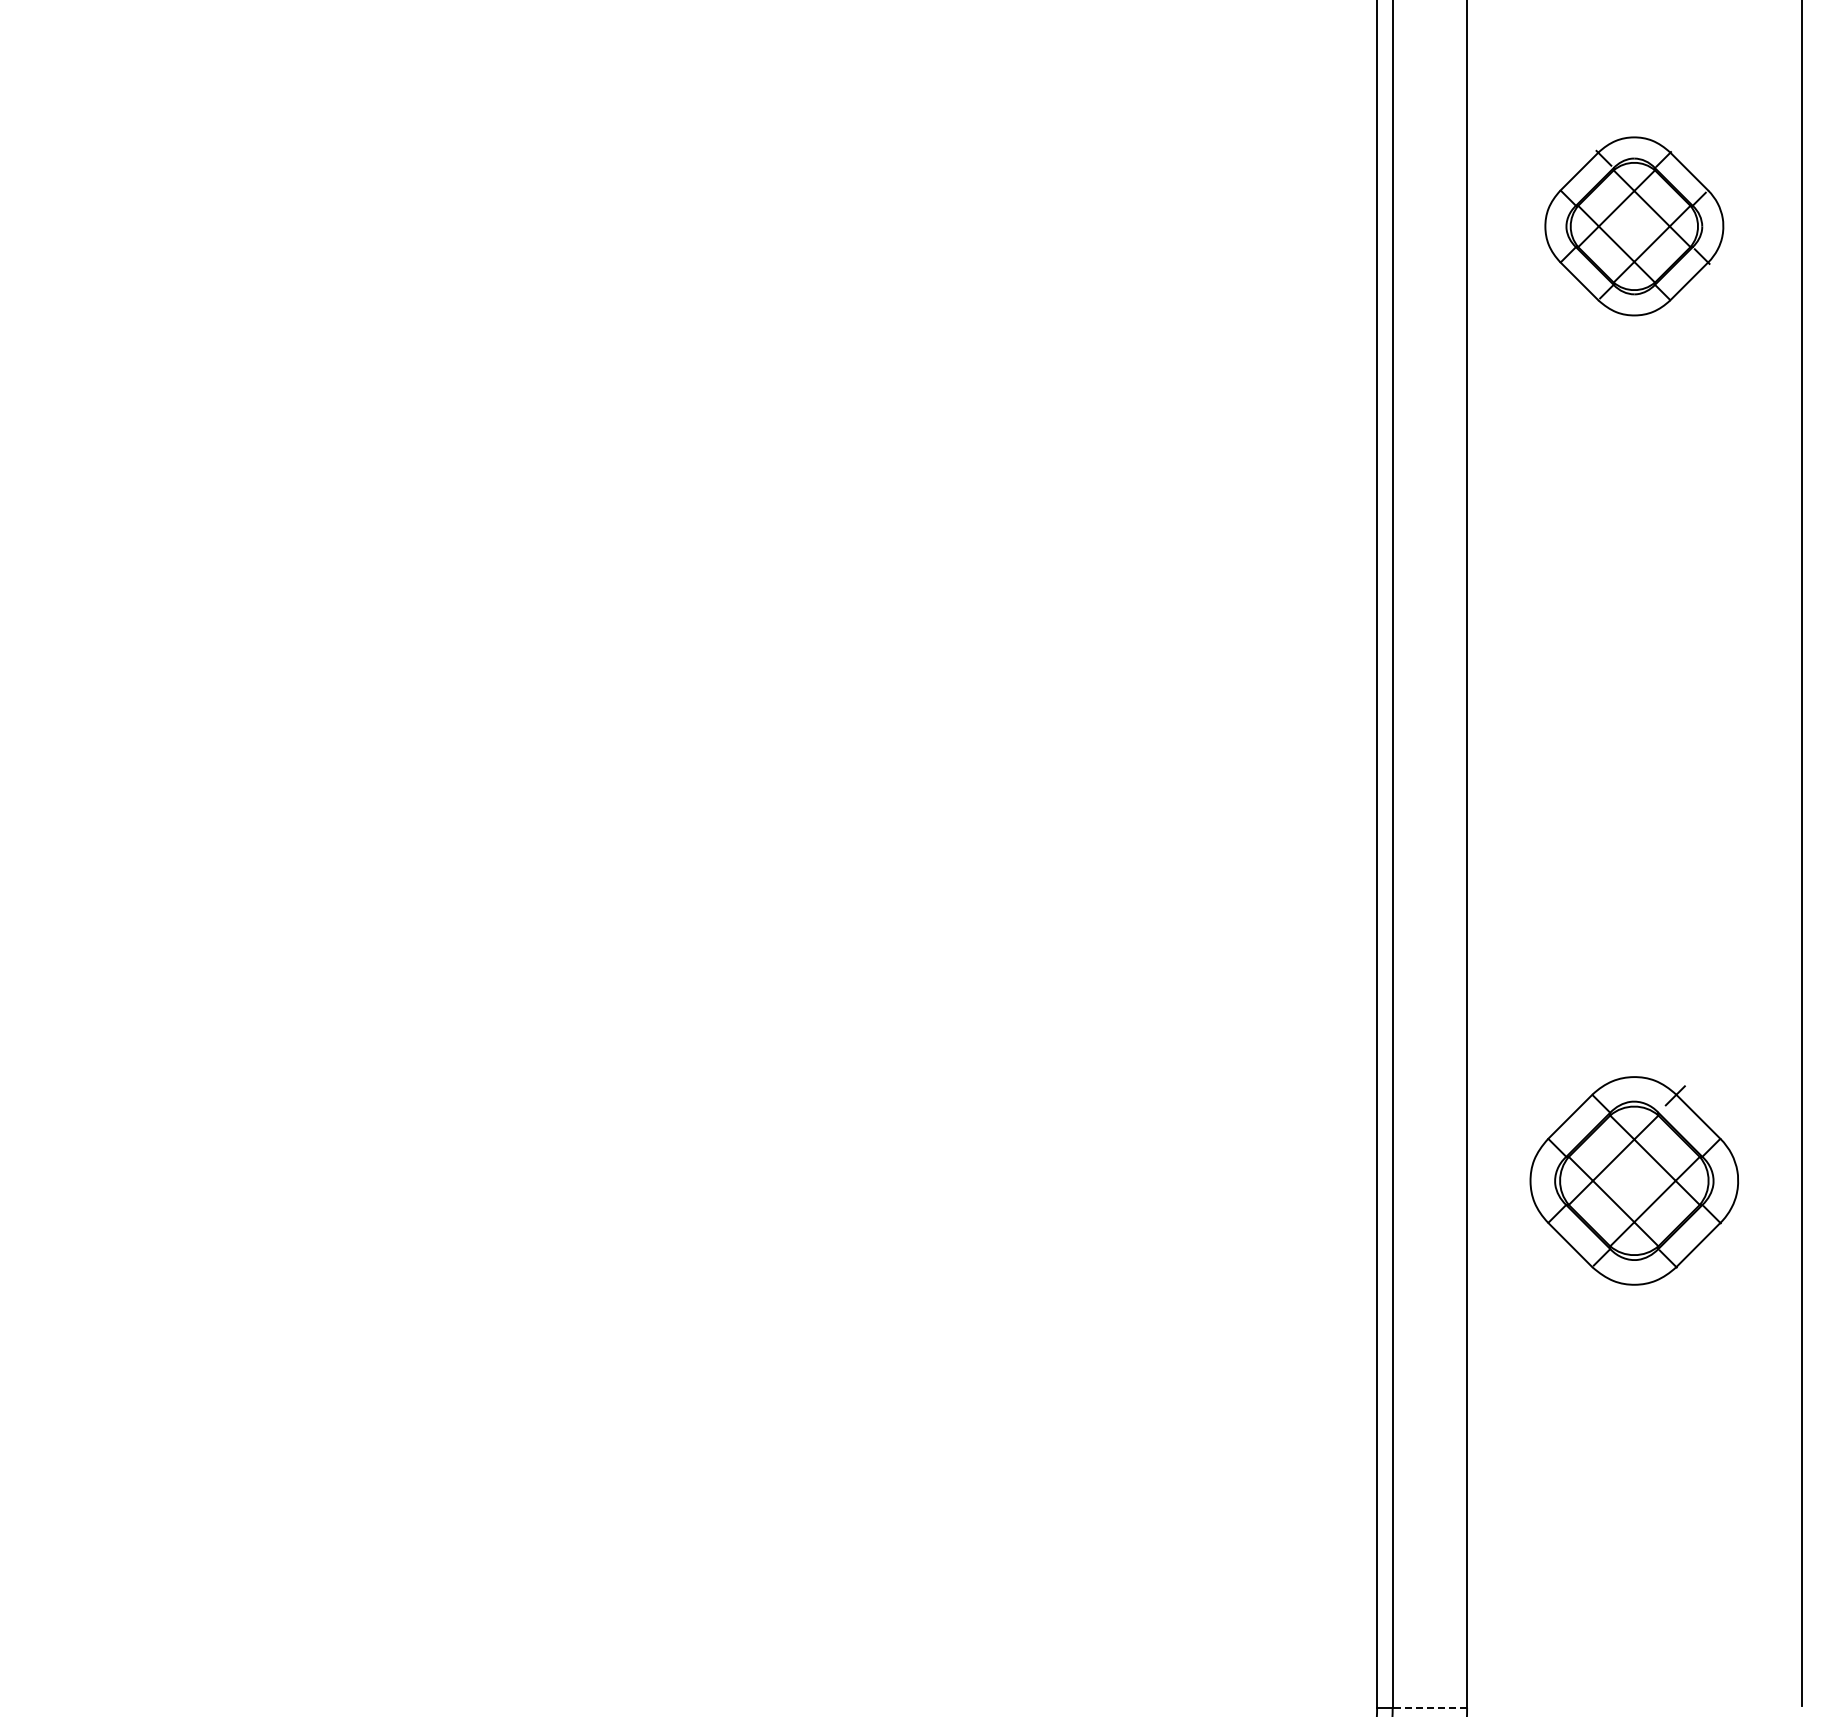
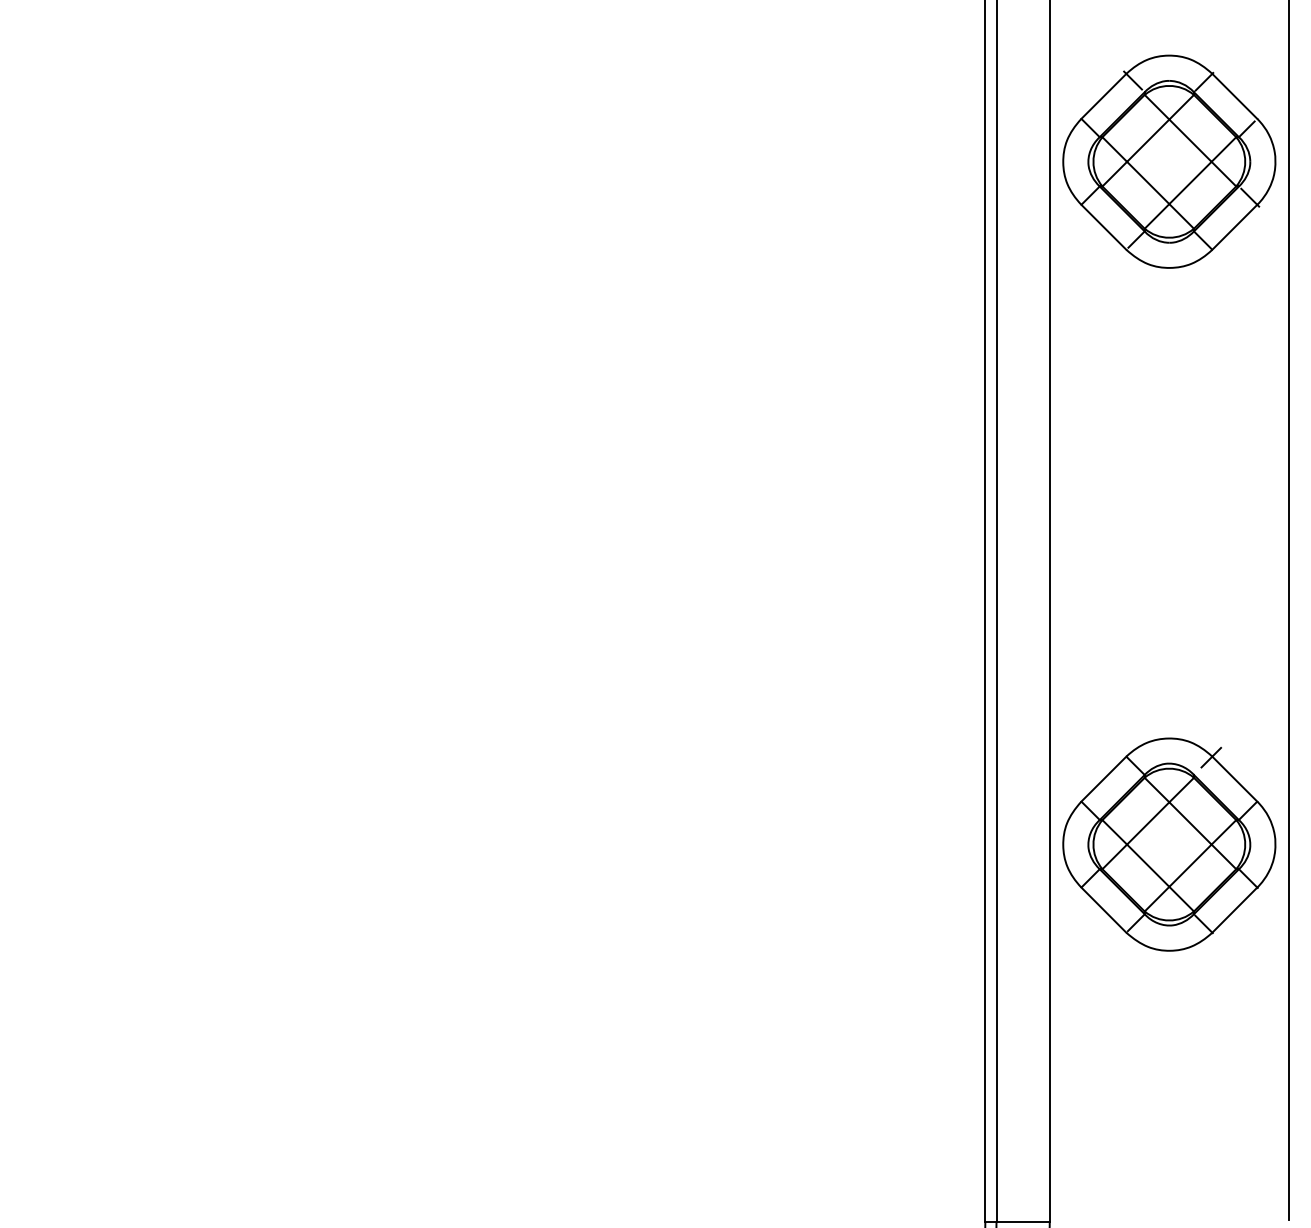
part: (1634, 226) -> (1169, 161), size x1.67
part: (1634, 1180) -> (1169, 844), size x1.43
line: (1429, 1707) -> (1022, 1221), dashed -> solid

